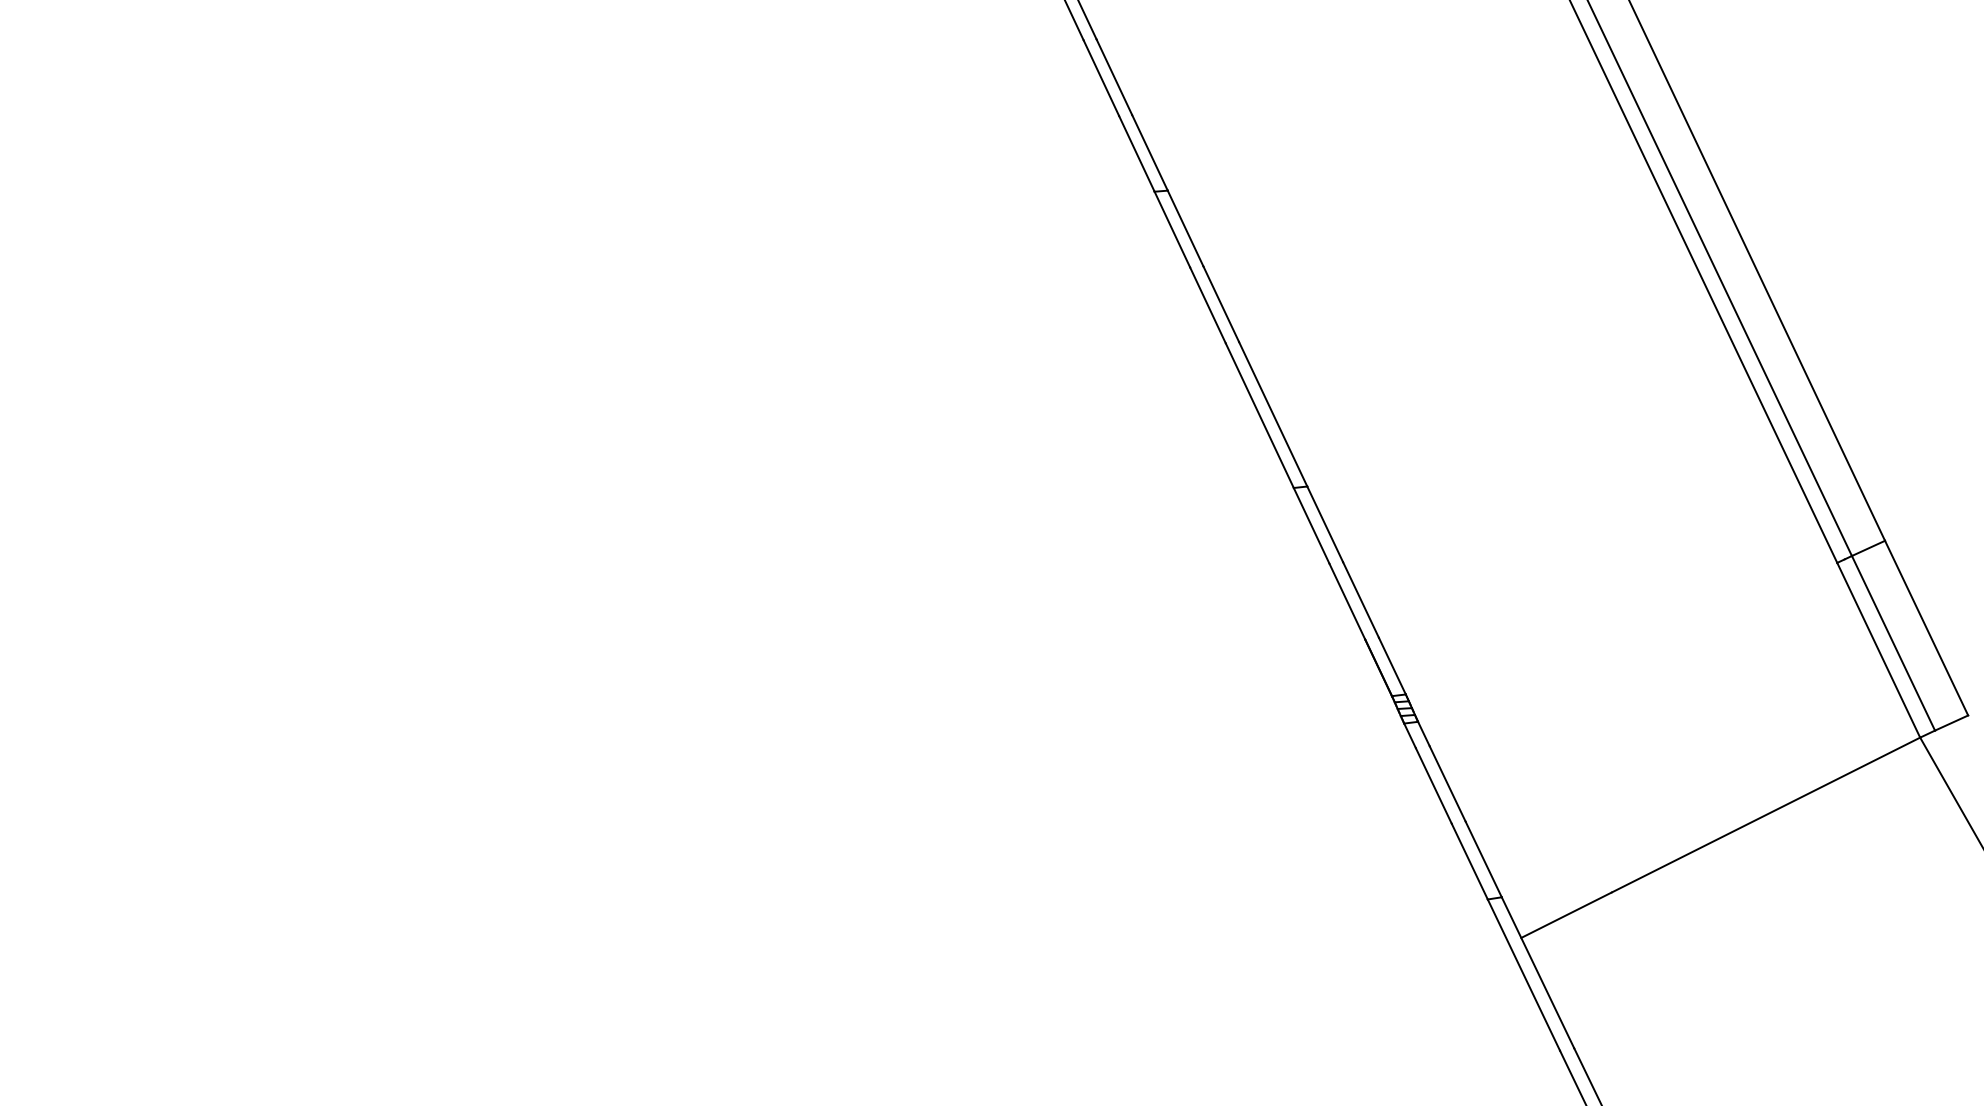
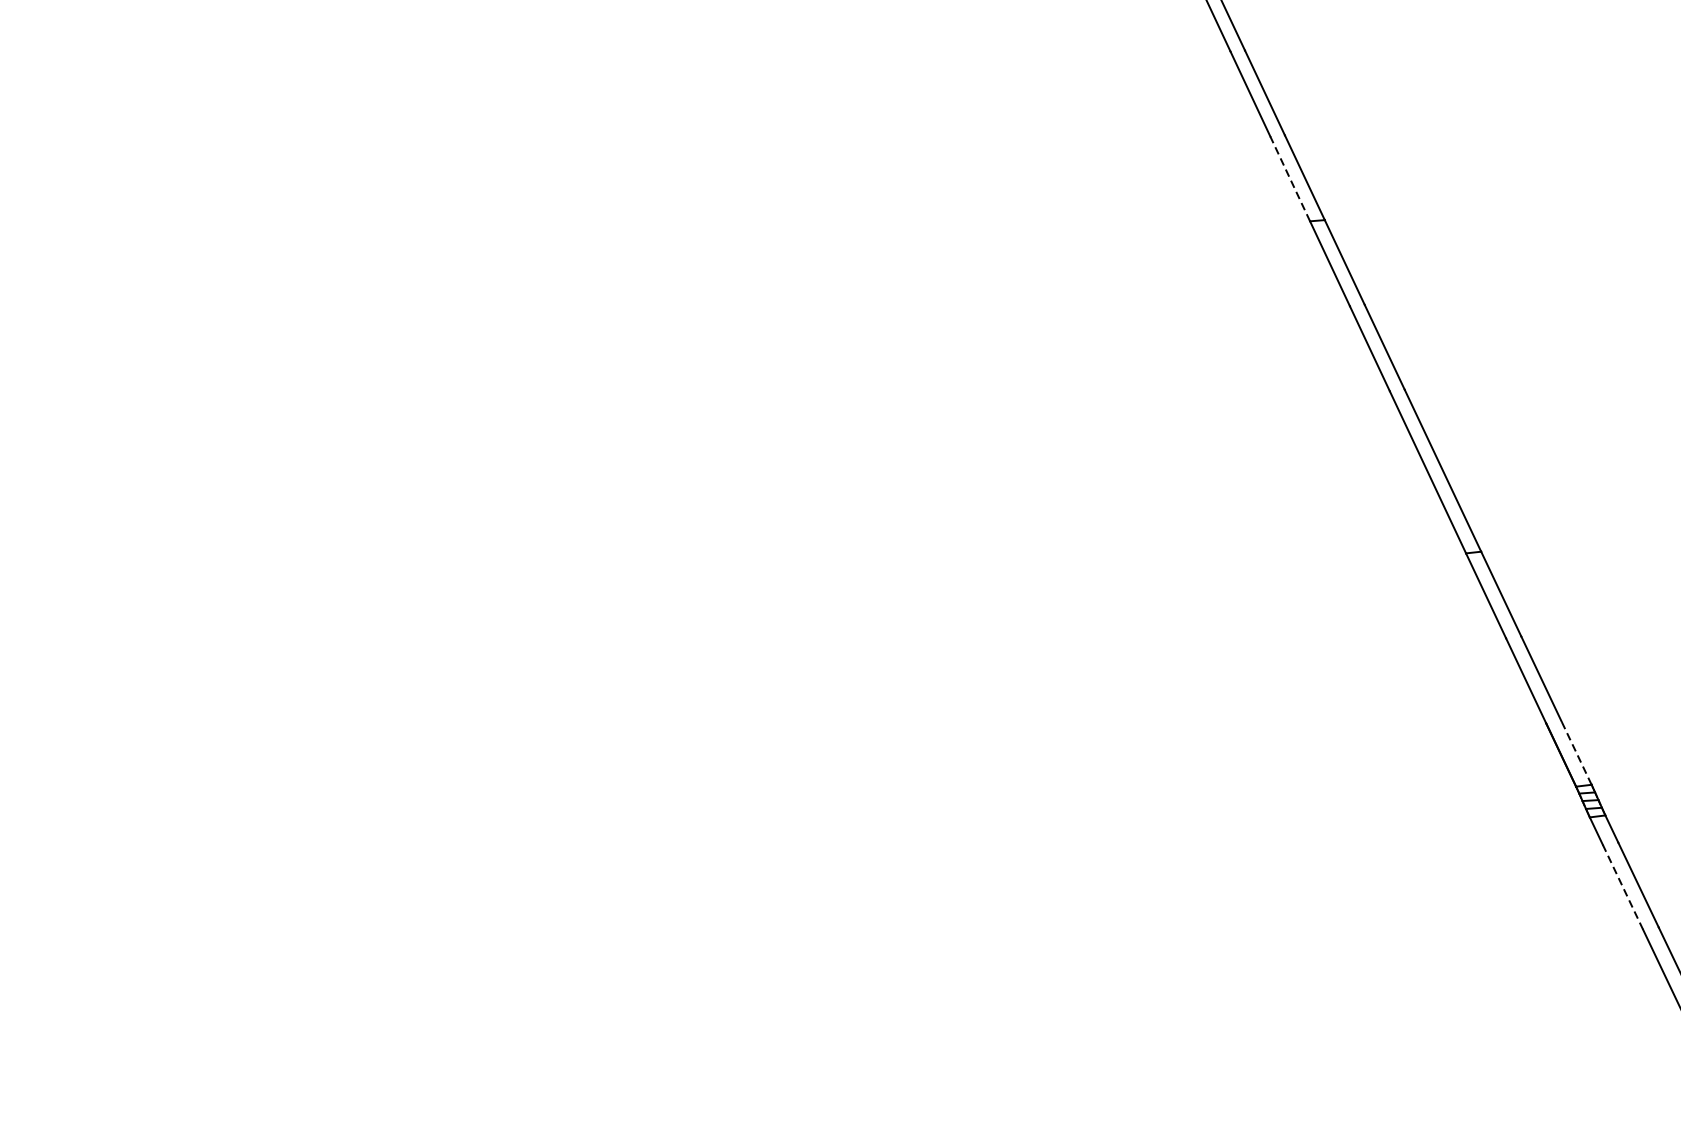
line: (1136, 153) -> (1289, 178), solid -> dashed
line: (1392, 665) -> (1576, 752), solid -> dashed
line: (1433, 785) -> (1622, 886), solid -> dashed

